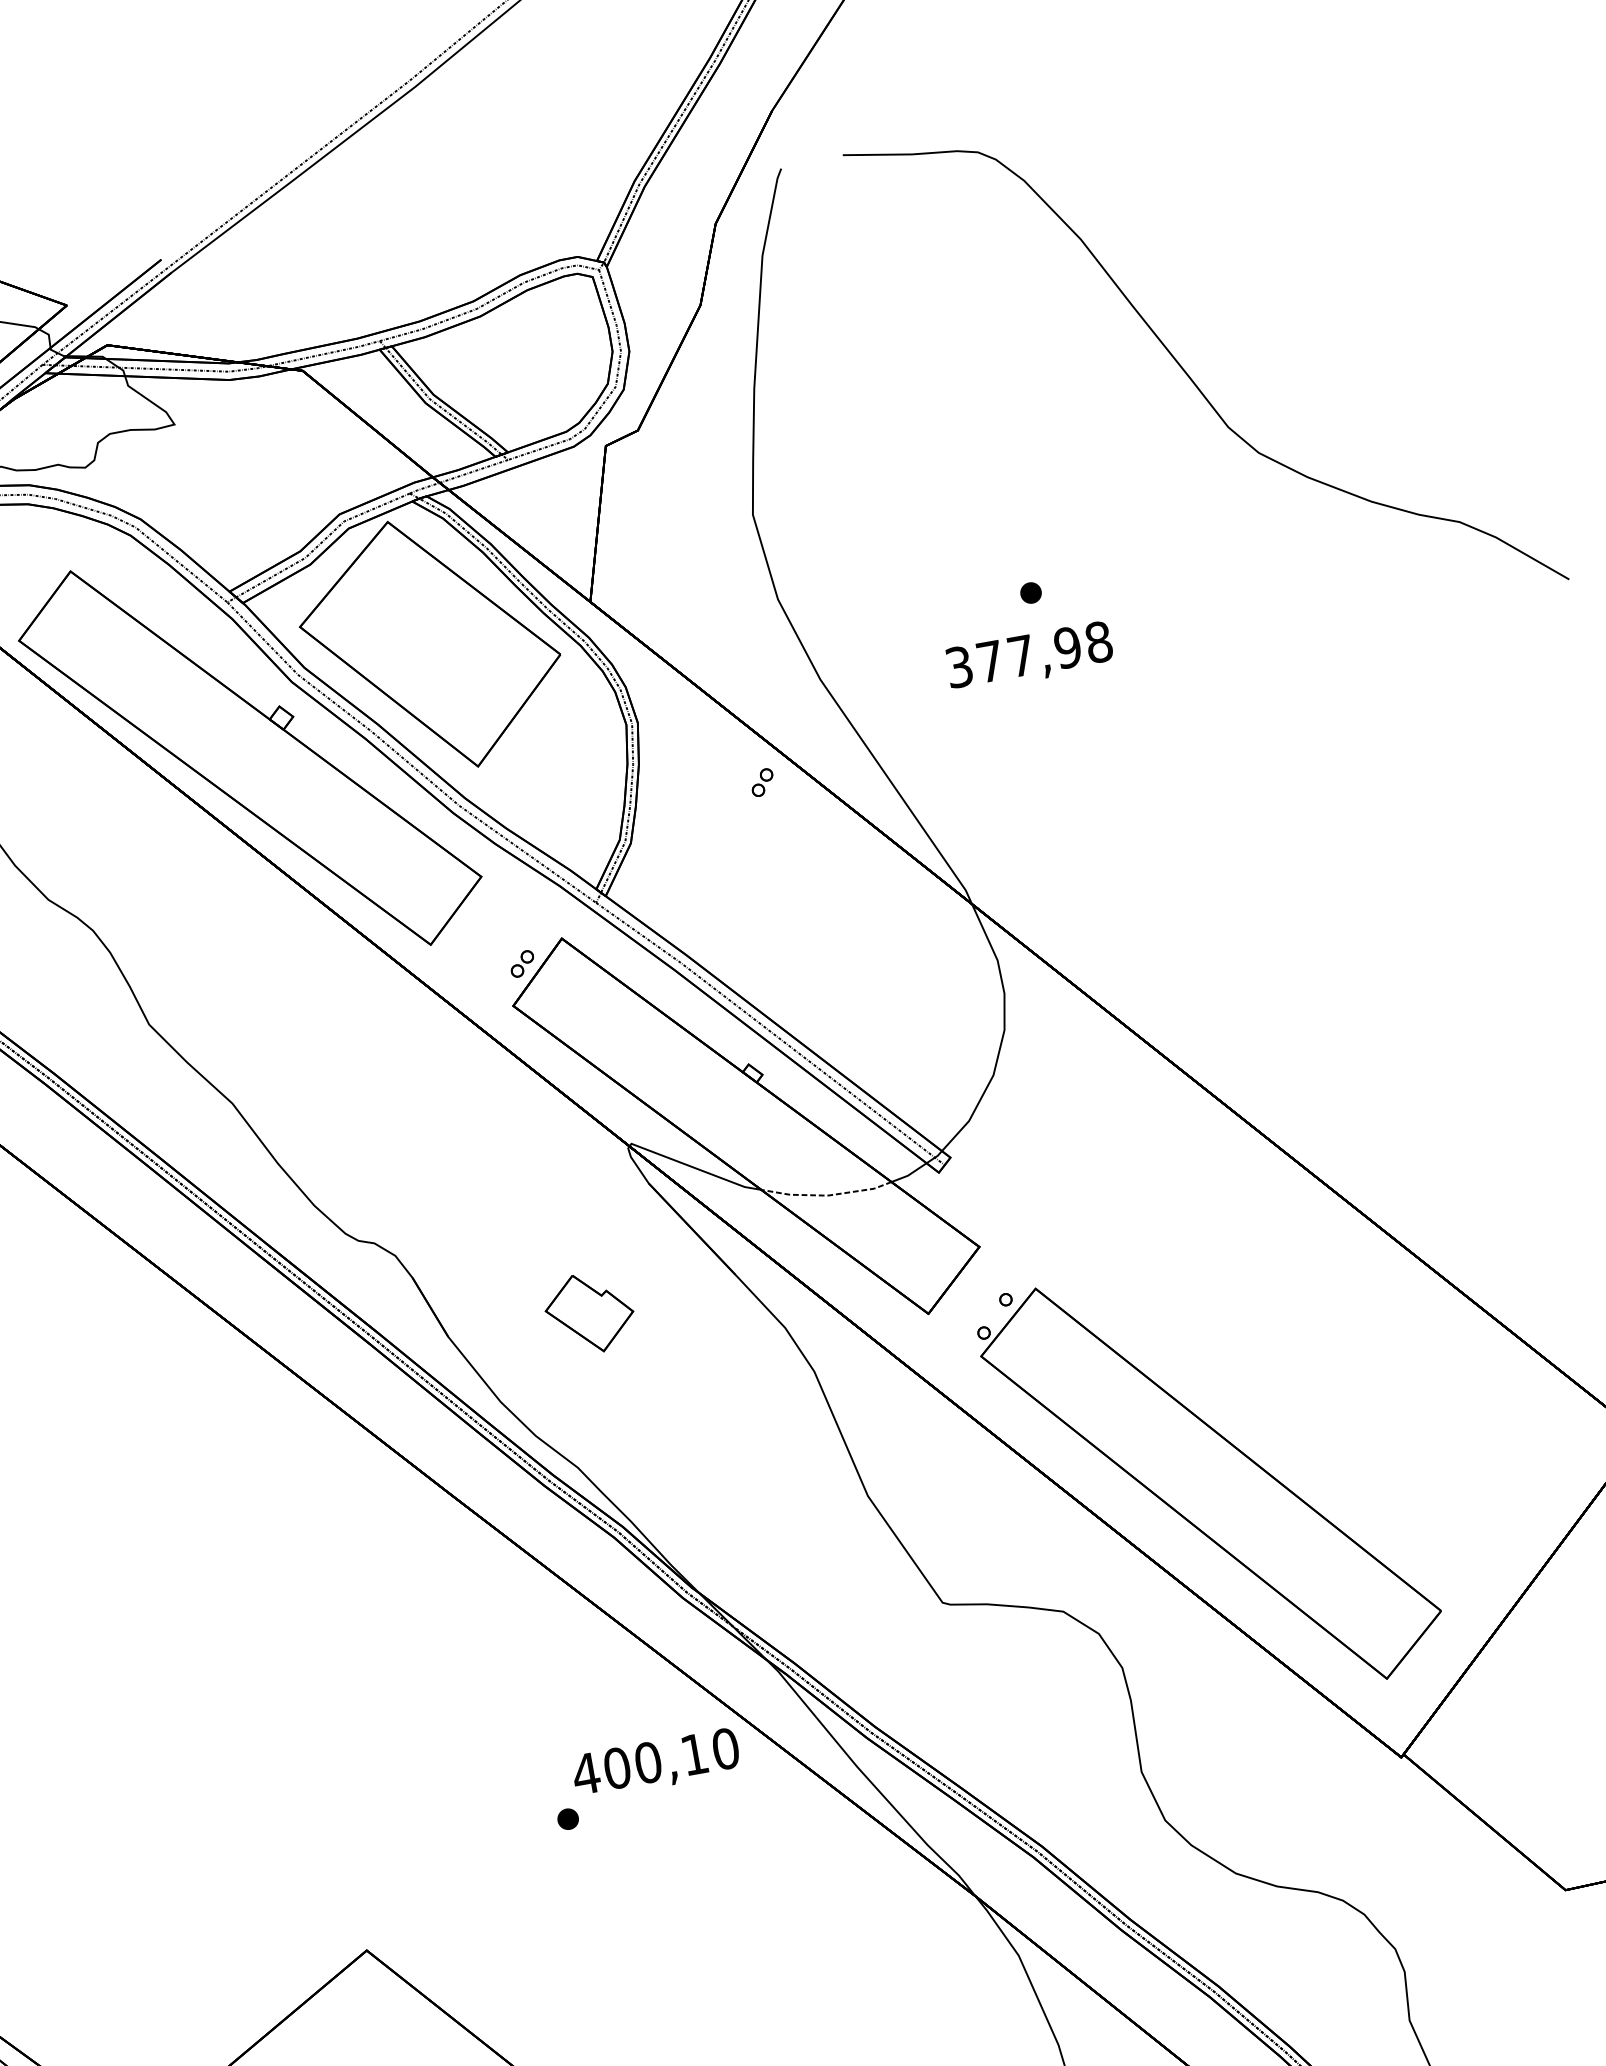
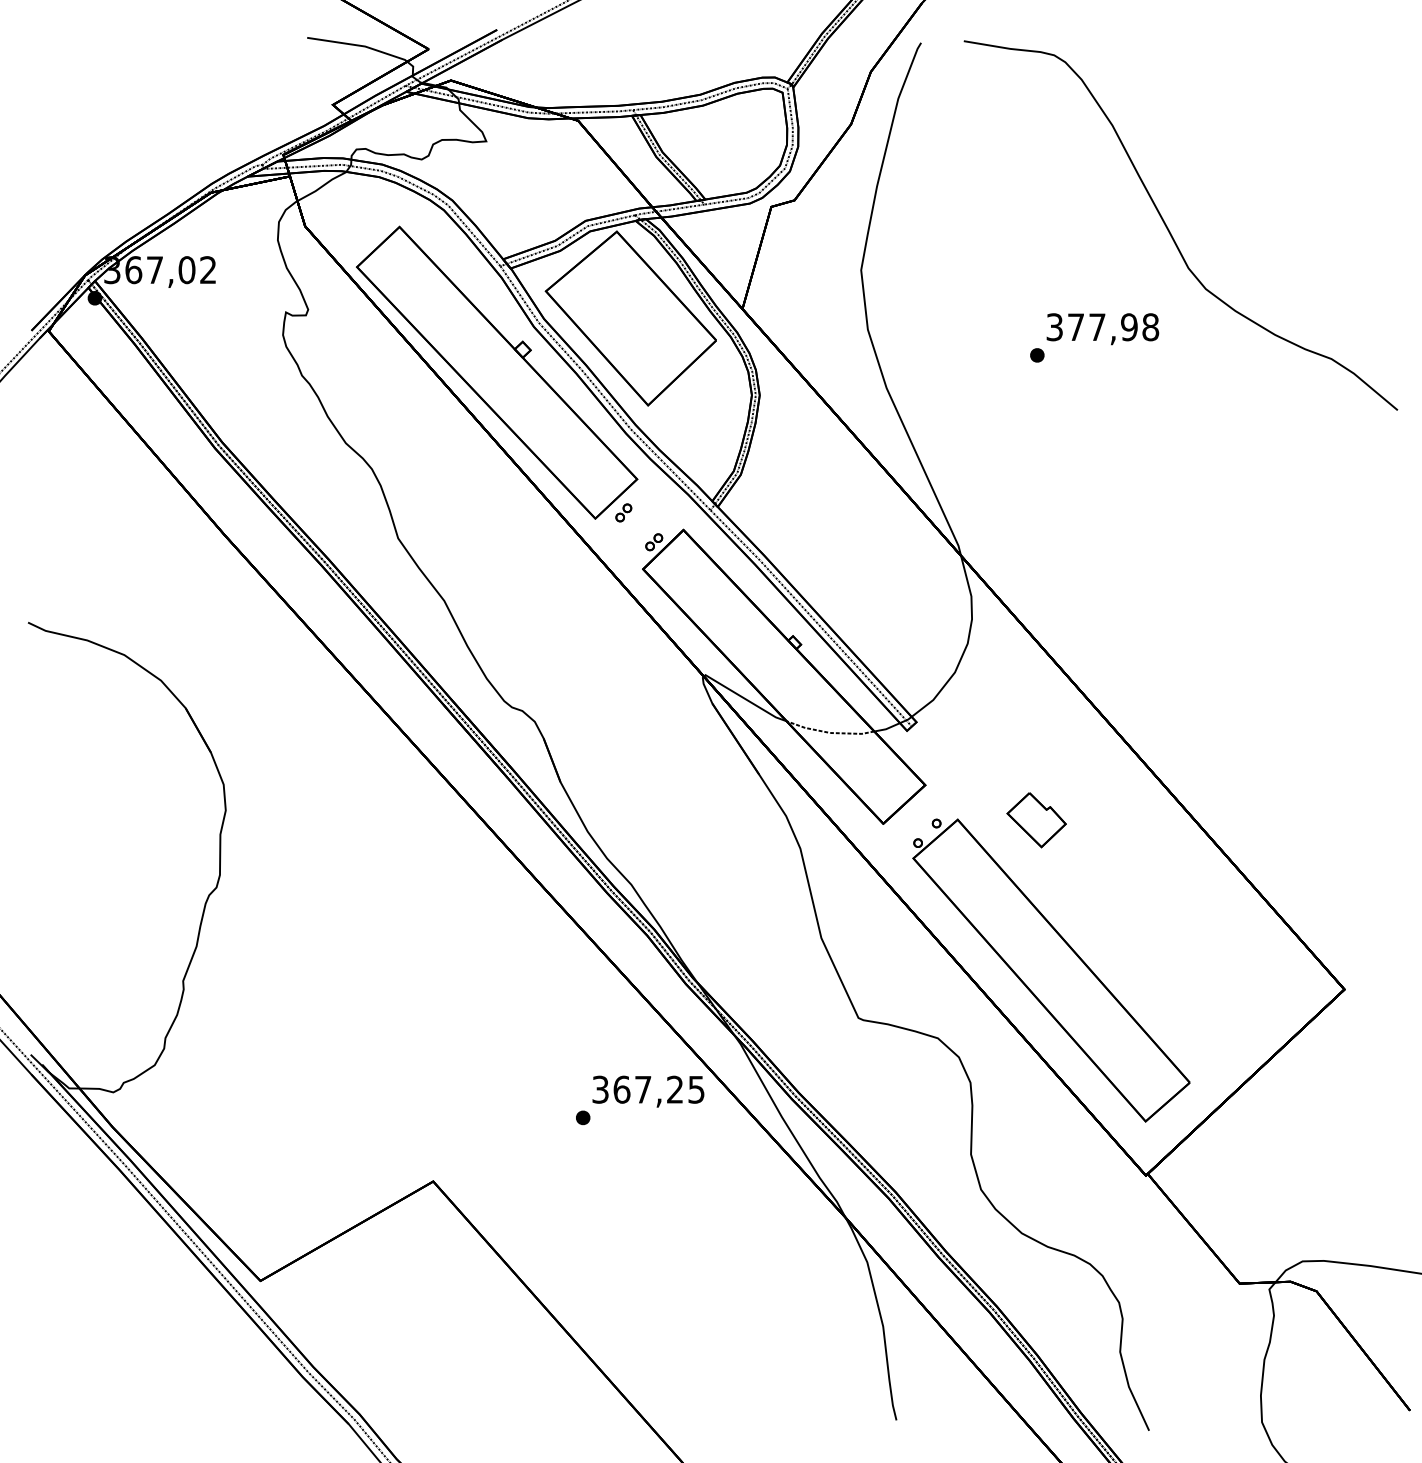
text: (1029, 657) -> (1102, 329), moved
part: (761, 782) -> (623, 512), moved
part: (589, 1313) -> (1036, 820), moved
text: (654, 1761) -> (647, 1089), 400,10 -> 367,25

